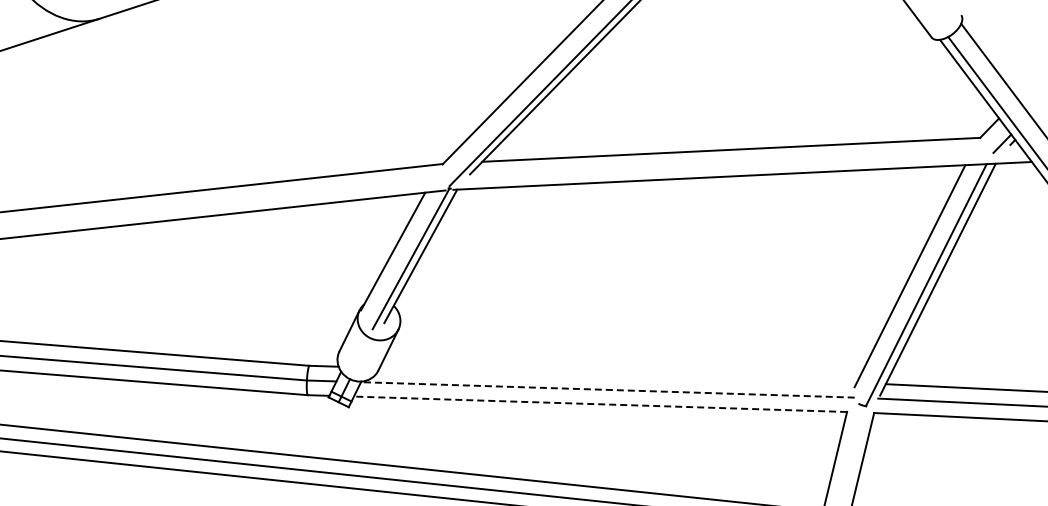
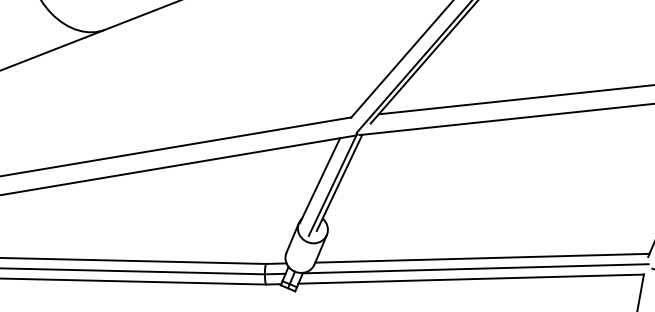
line: (617, 375) -> (481, 258), added
line: (607, 389) -> (475, 268), dashed -> solid
line: (600, 404) -> (471, 279), dashed -> solid

